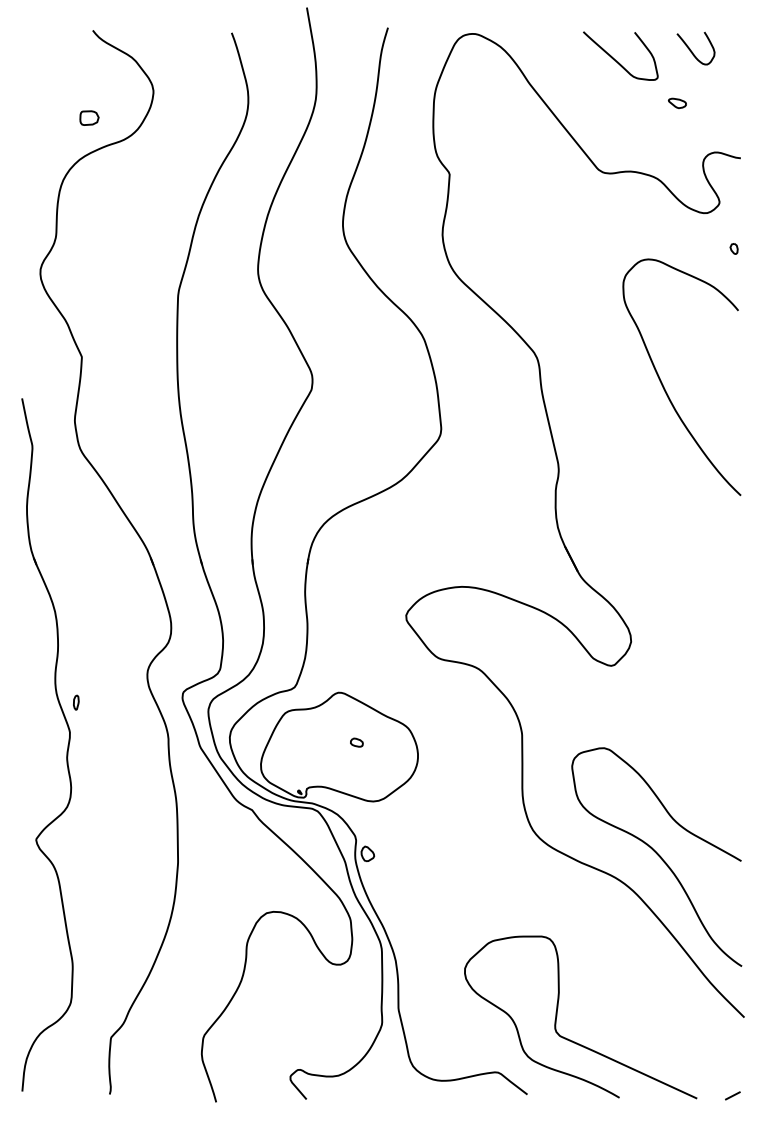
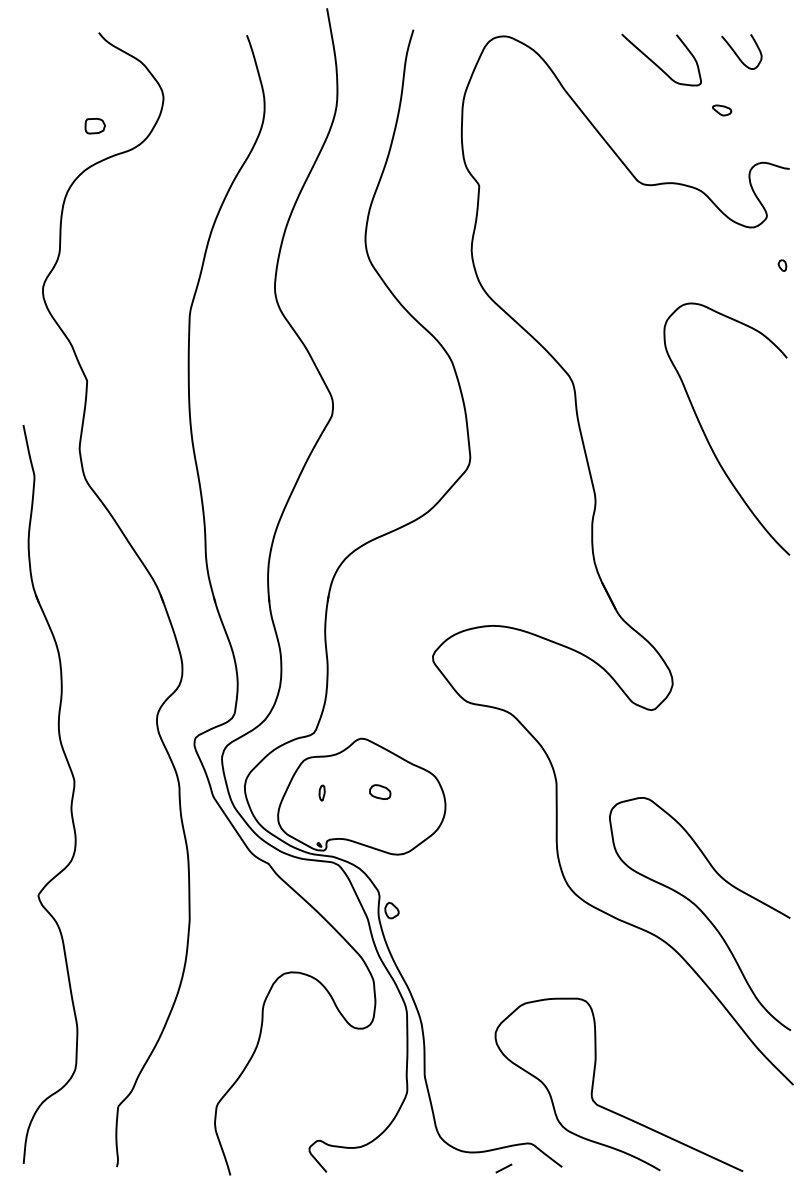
curve: (664, 386) -> (708, 438), moved
part: (76, 702) -> (322, 792), moved
part: (356, 742) -> (379, 791), size x1.6
line: (732, 1095) -> (503, 1168), moved

